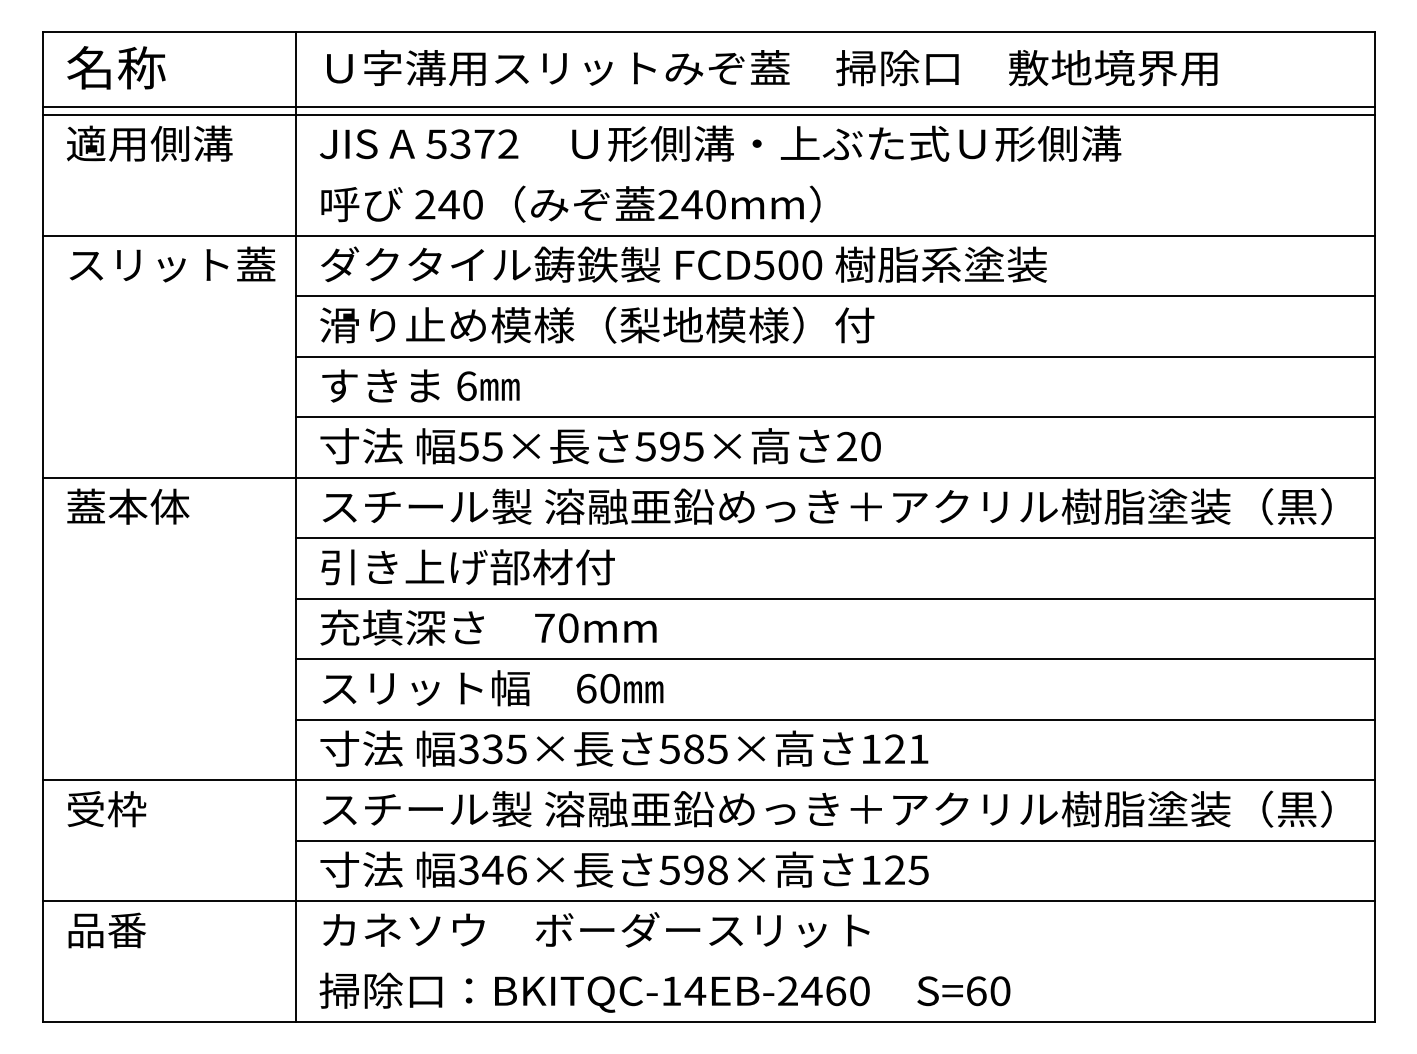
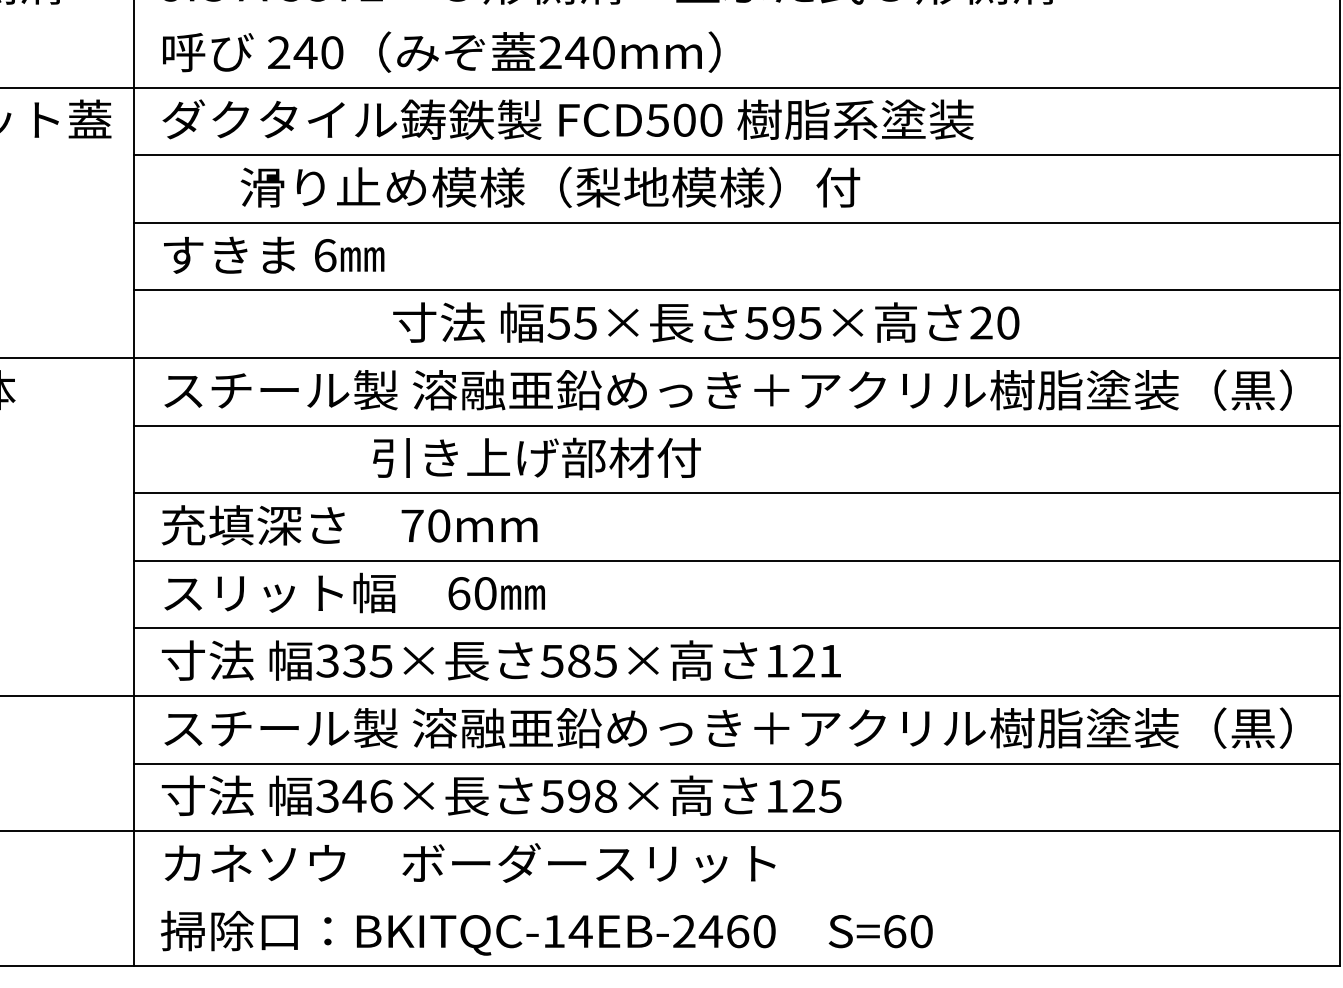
text: (597, 324) -> (550, 186), moved
text: (600, 446) -> (706, 322), moved
text: (467, 567) -> (536, 458), moved

